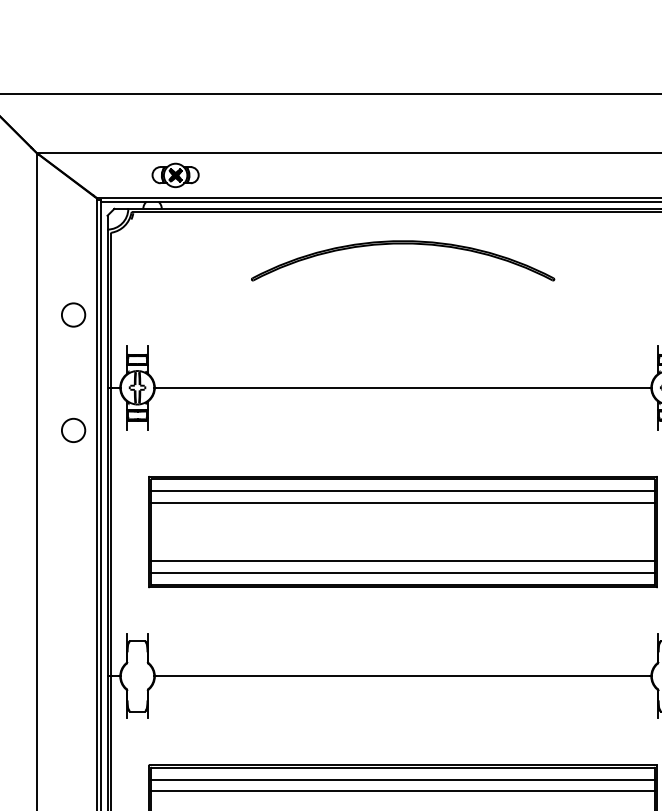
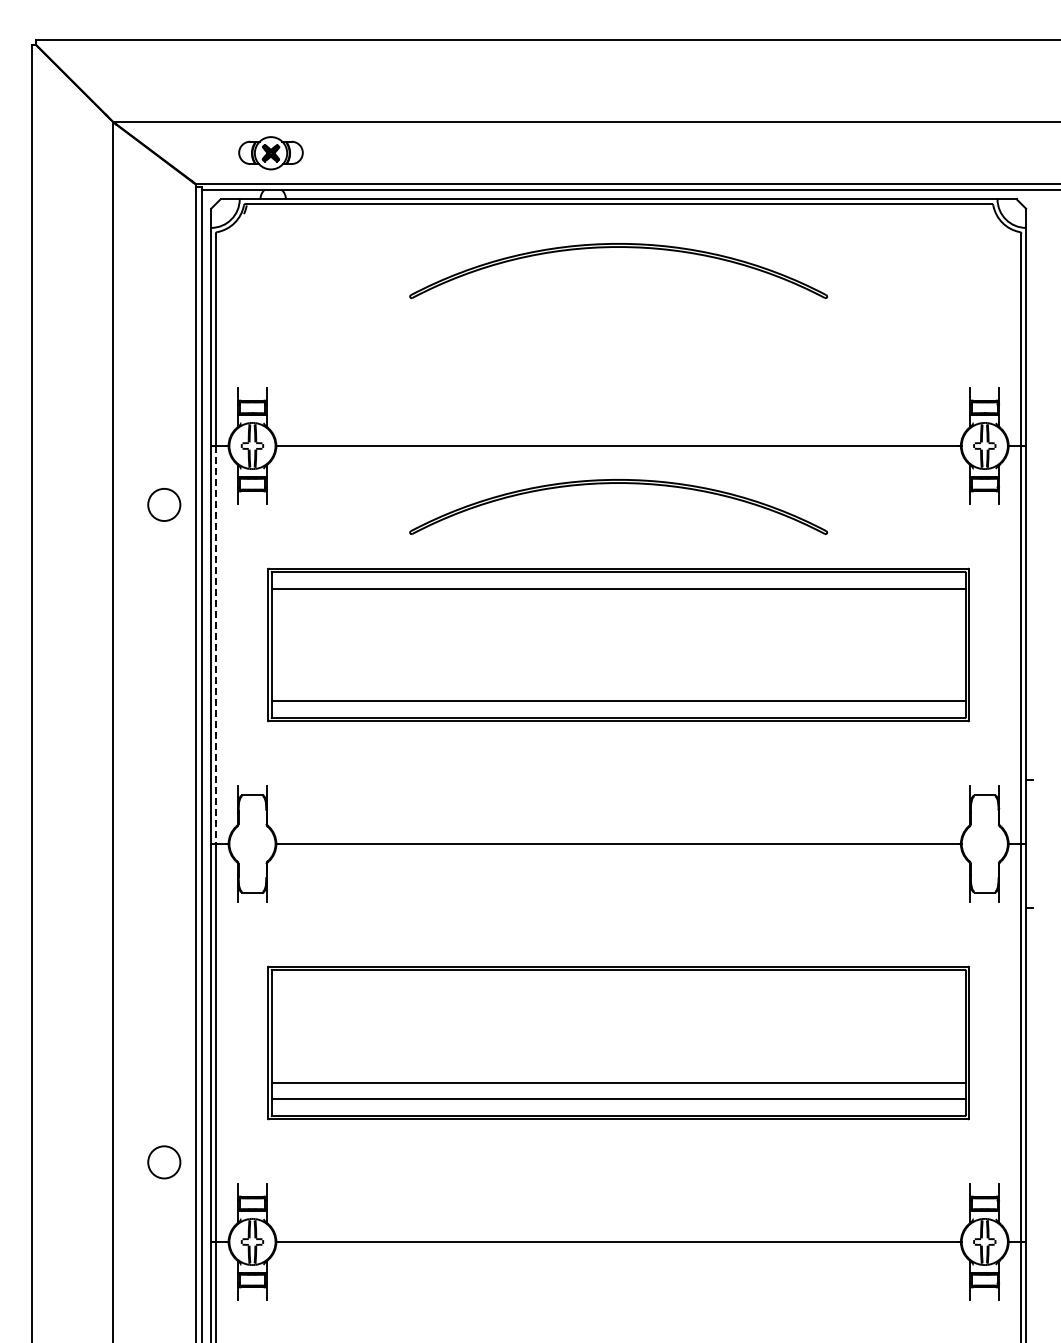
part: (175, 175) -> (270, 153), moved
circle: (73, 314) -> (164, 345), removed
part: (402, 414) -> (618, 483), added
line: (402, 502) -> (618, 604), removed
line: (110, 532) -> (215, 645), solid -> dashed
line: (402, 561) -> (618, 685), removed
line: (402, 779) -> (618, 986), removed
line: (402, 791) -> (618, 1002), removed

